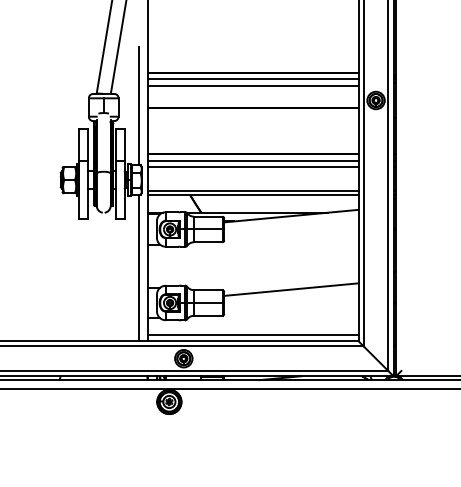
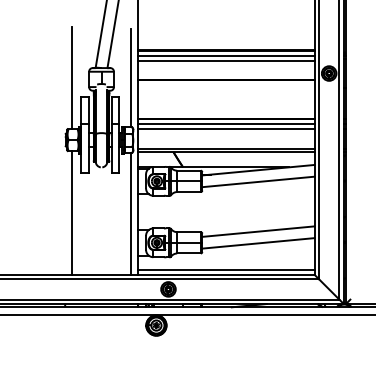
line: (68, 105) -> (72, 77), added
line: (291, 229) -> (258, 181), added
line: (68, 267) -> (72, 213), added
line: (291, 303) -> (258, 243), added

